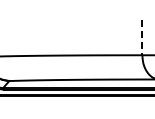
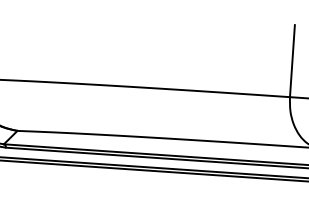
line: (142, 37) -> (292, 61), dashed -> solid

